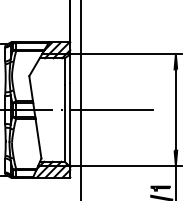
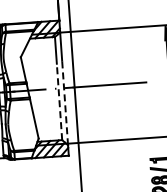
line: (64, 122) -> (59, 101), solid -> dashed
line: (70, 124) -> (65, 102), solid -> dashed

